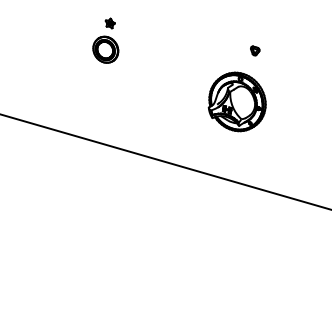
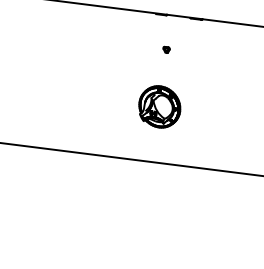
part: (107, 40) -> (60, 77), removed
part: (254, 50) -> (166, 49), moved

